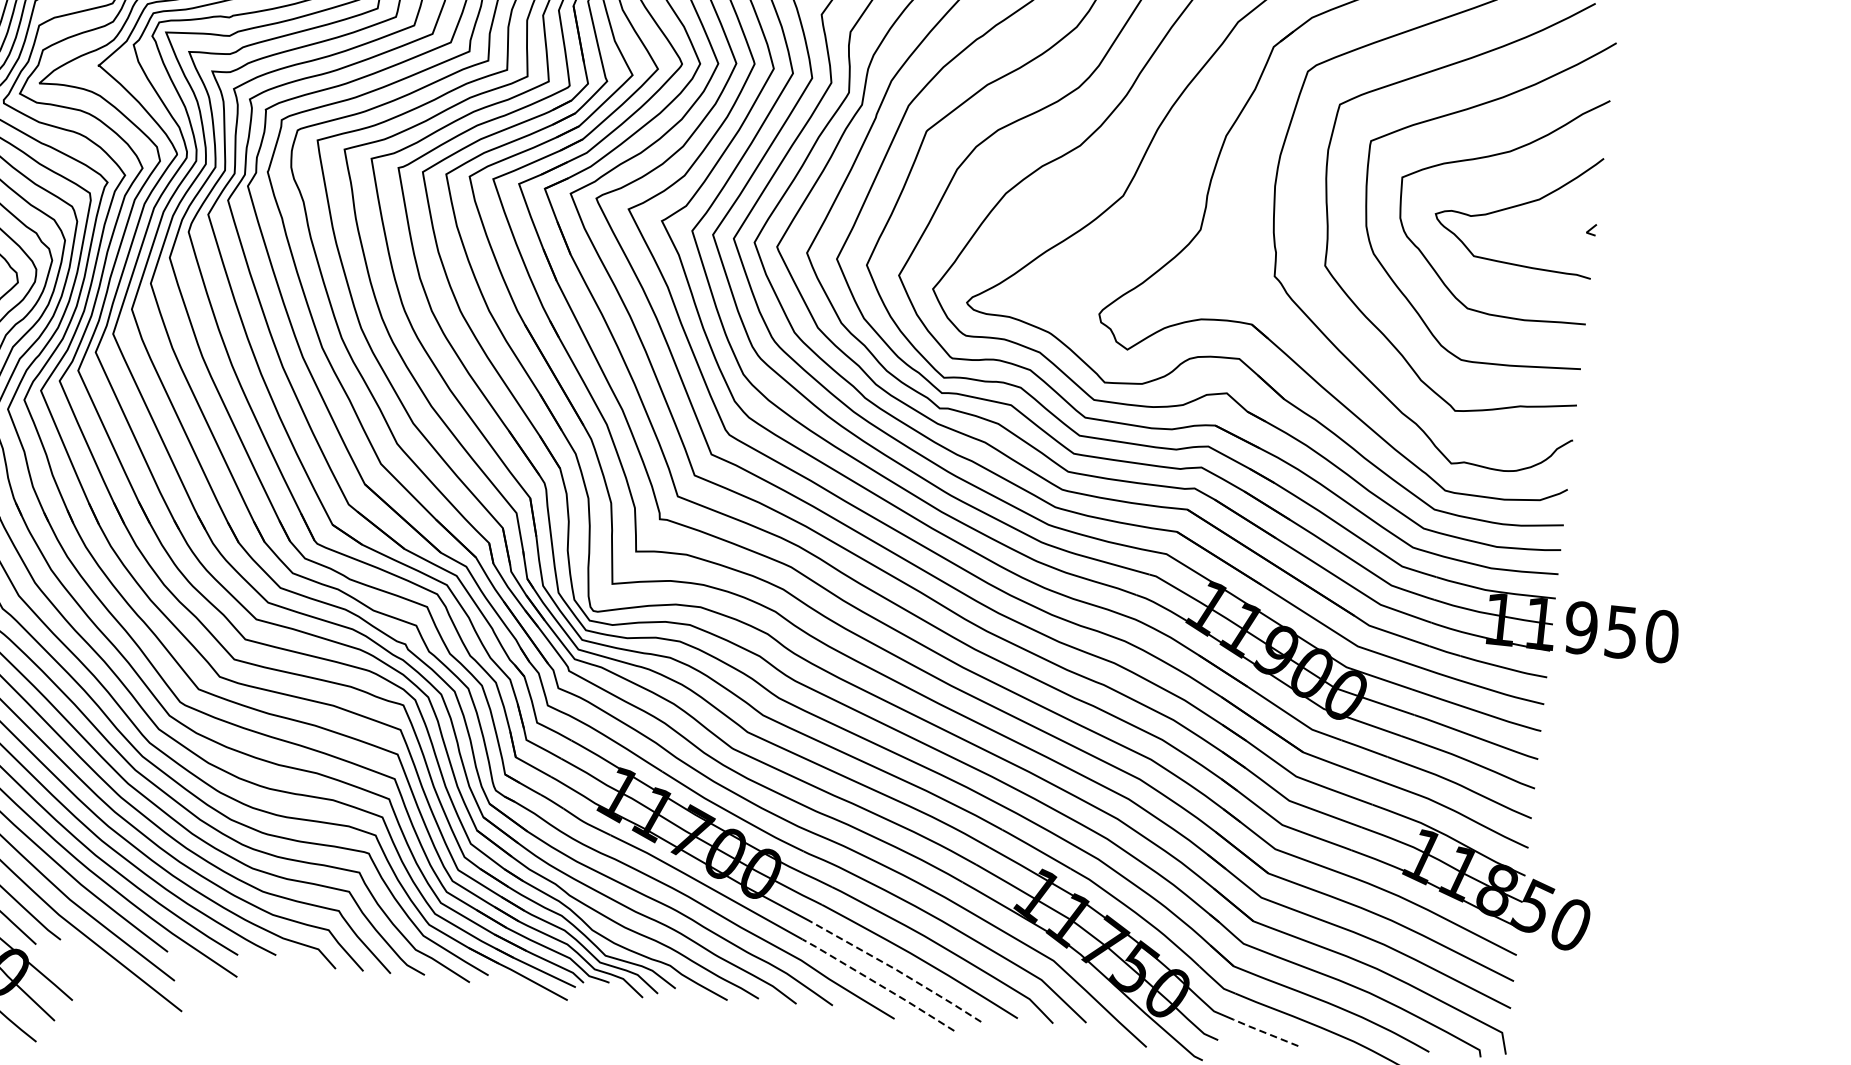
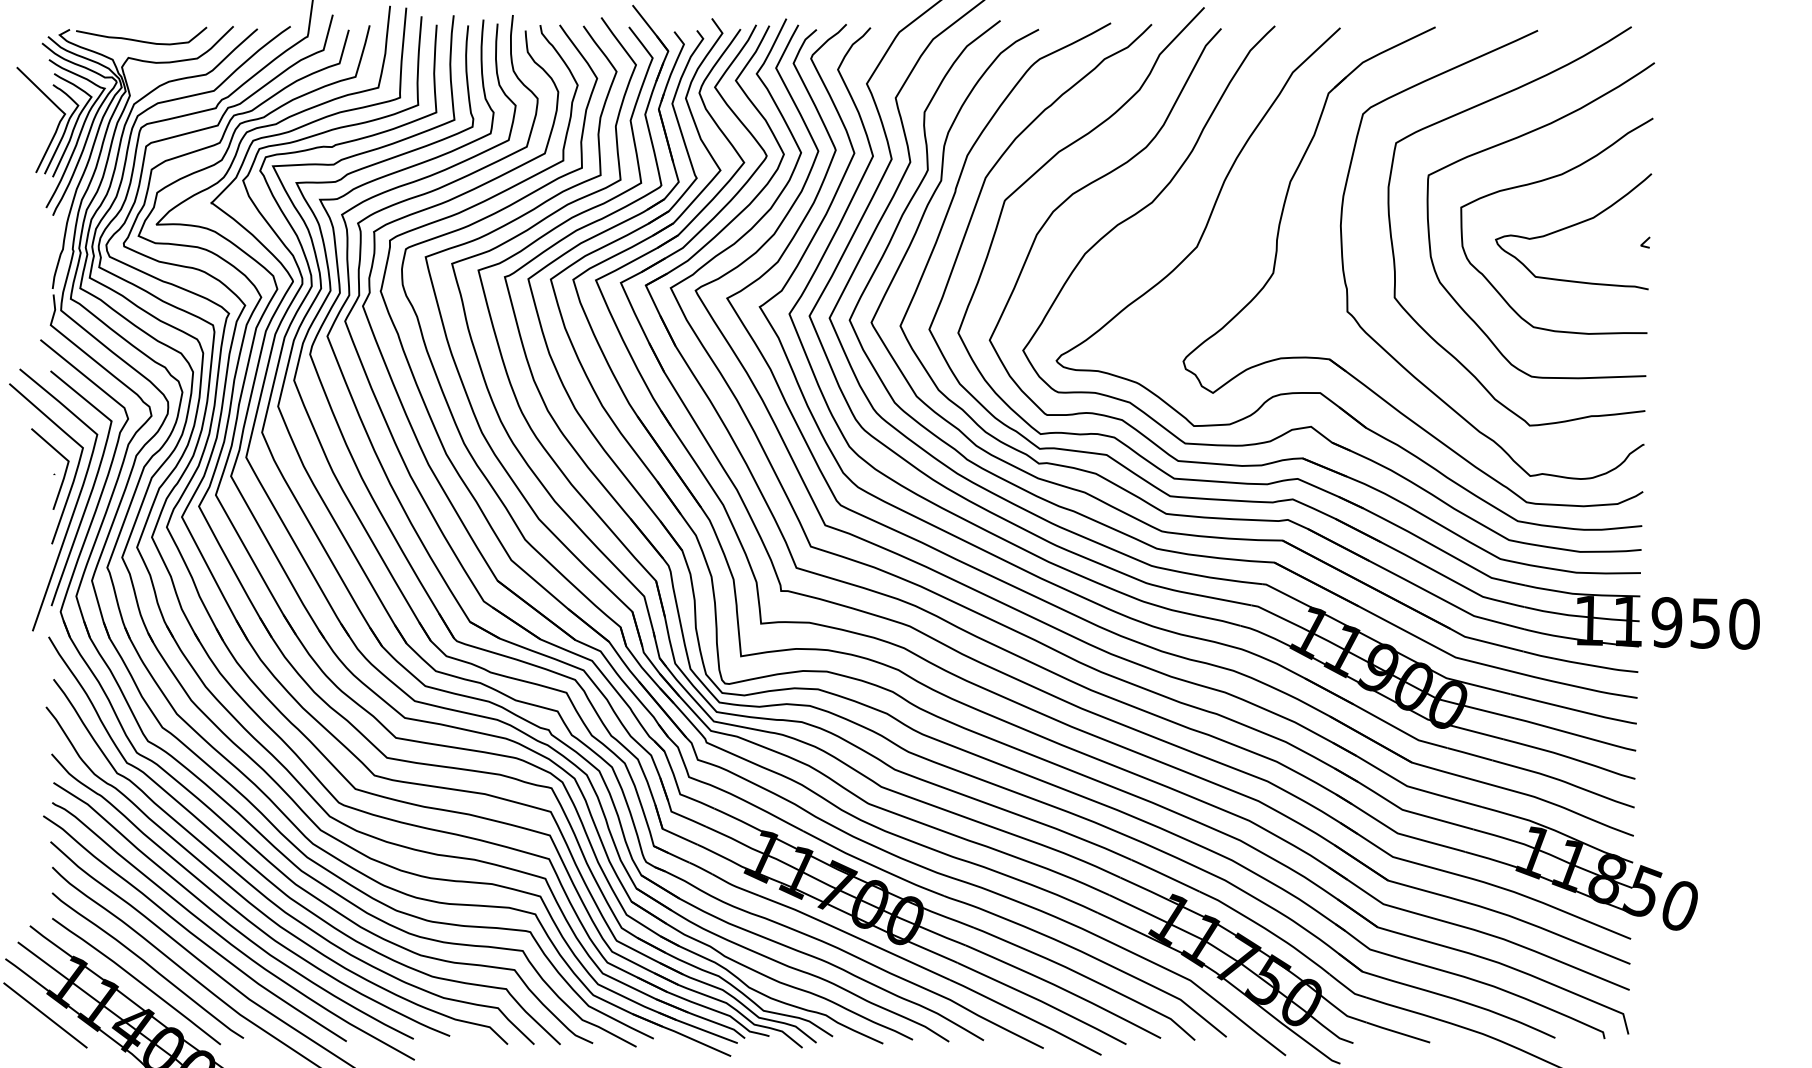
line: (897, 970) -> (1042, 1002), dashed -> solid
line: (878, 984) -> (1025, 1016), dashed -> solid
line: (1264, 1032) -> (1396, 1032), dashed -> solid

